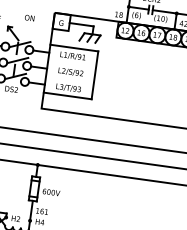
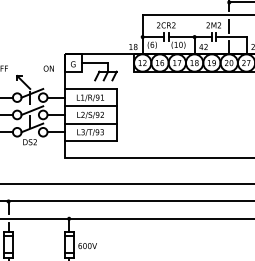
text: (29, 17) -> (48, 68), moved
line: (71, 64) -> (90, 106), added
line: (69, 79) -> (90, 123), added

